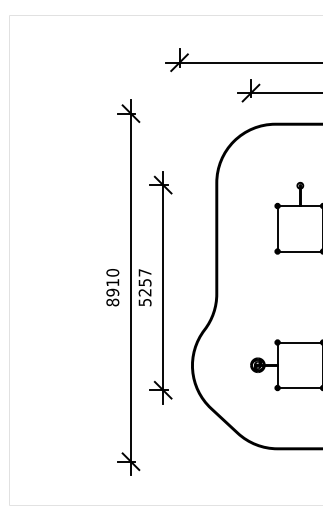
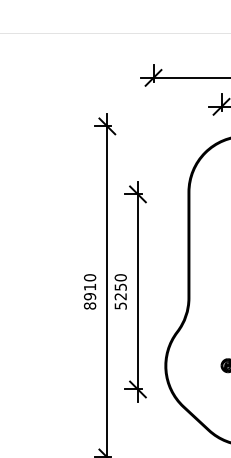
text: (144, 272) -> (120, 277), 5257 -> 5250

